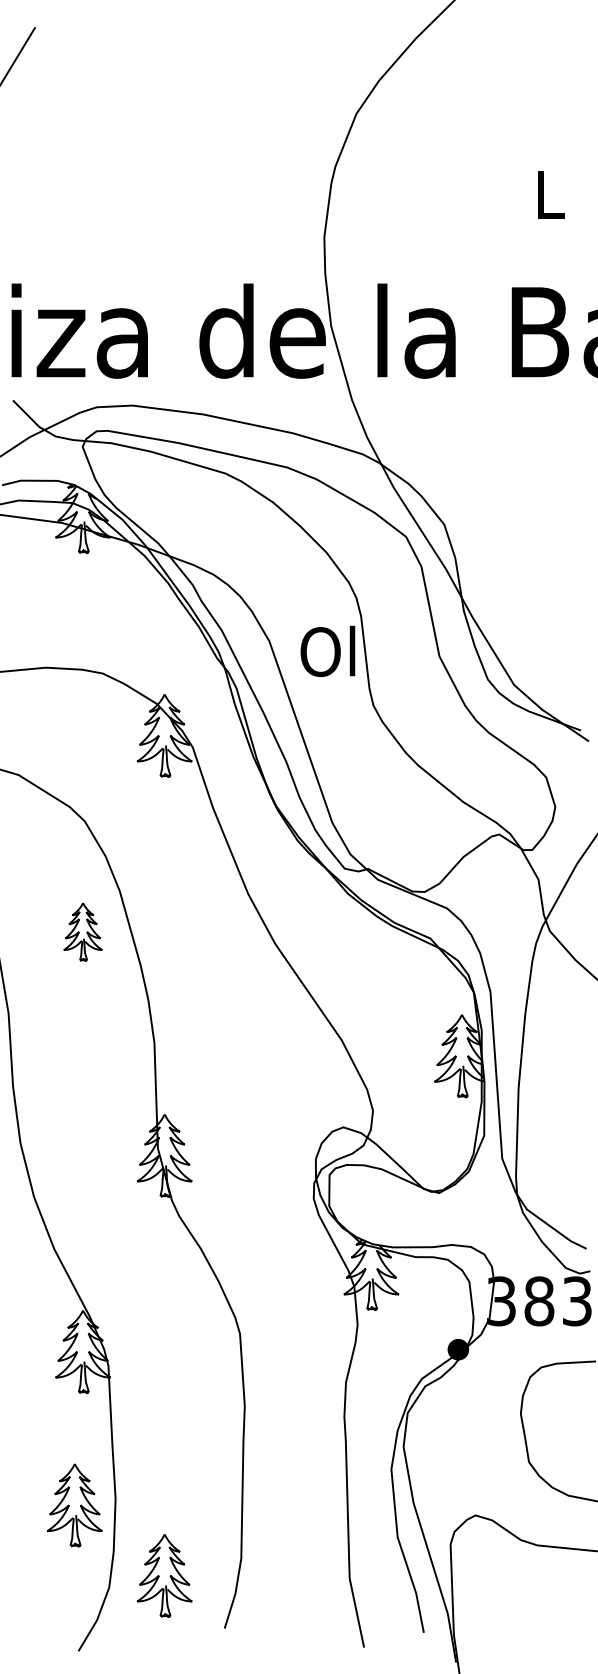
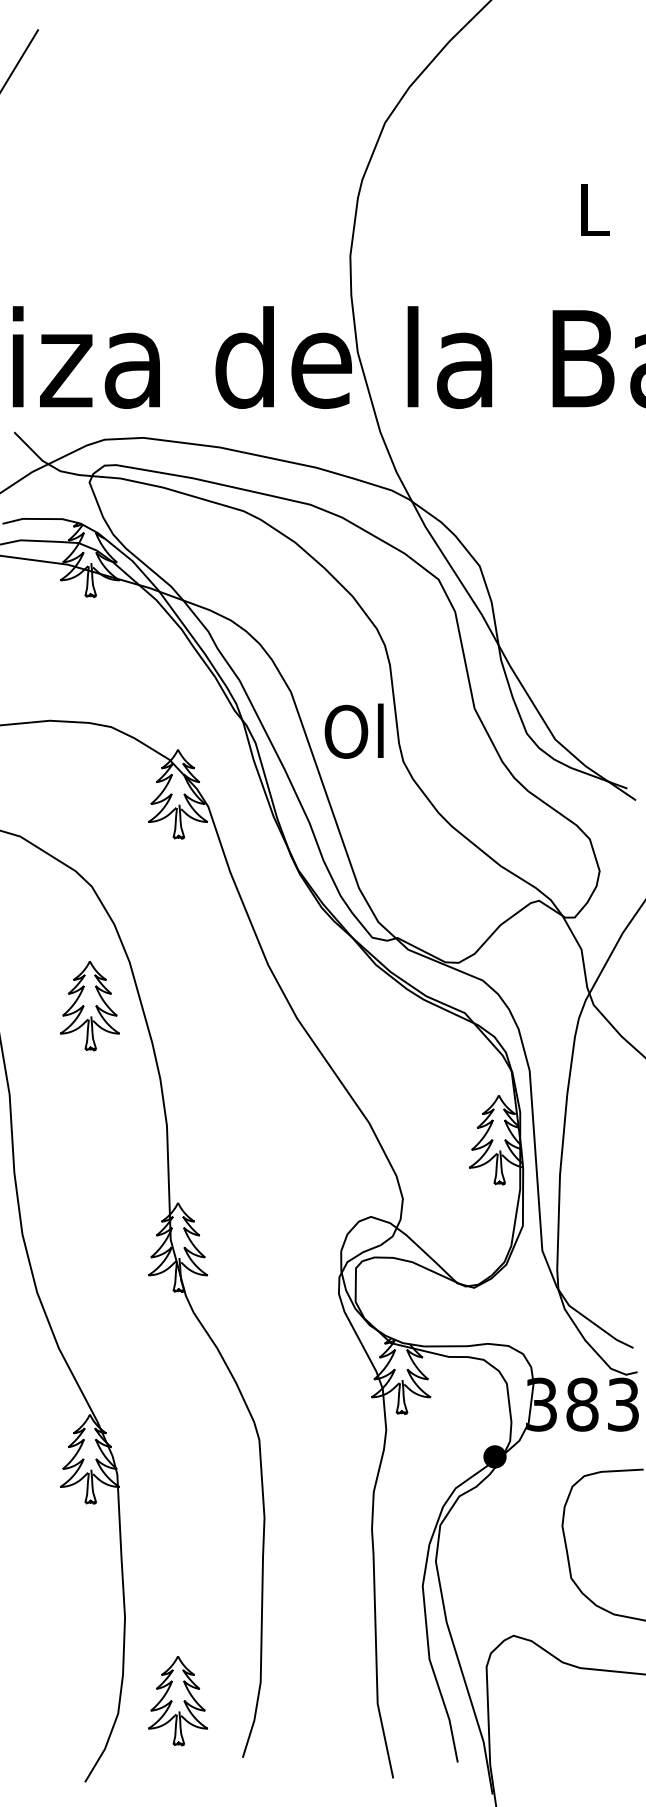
text: (327, 650) -> (353, 730), moved
part: (82, 932) -> (89, 1006), size x1.43
part: (74, 1505) -> (80, 1625), removed

